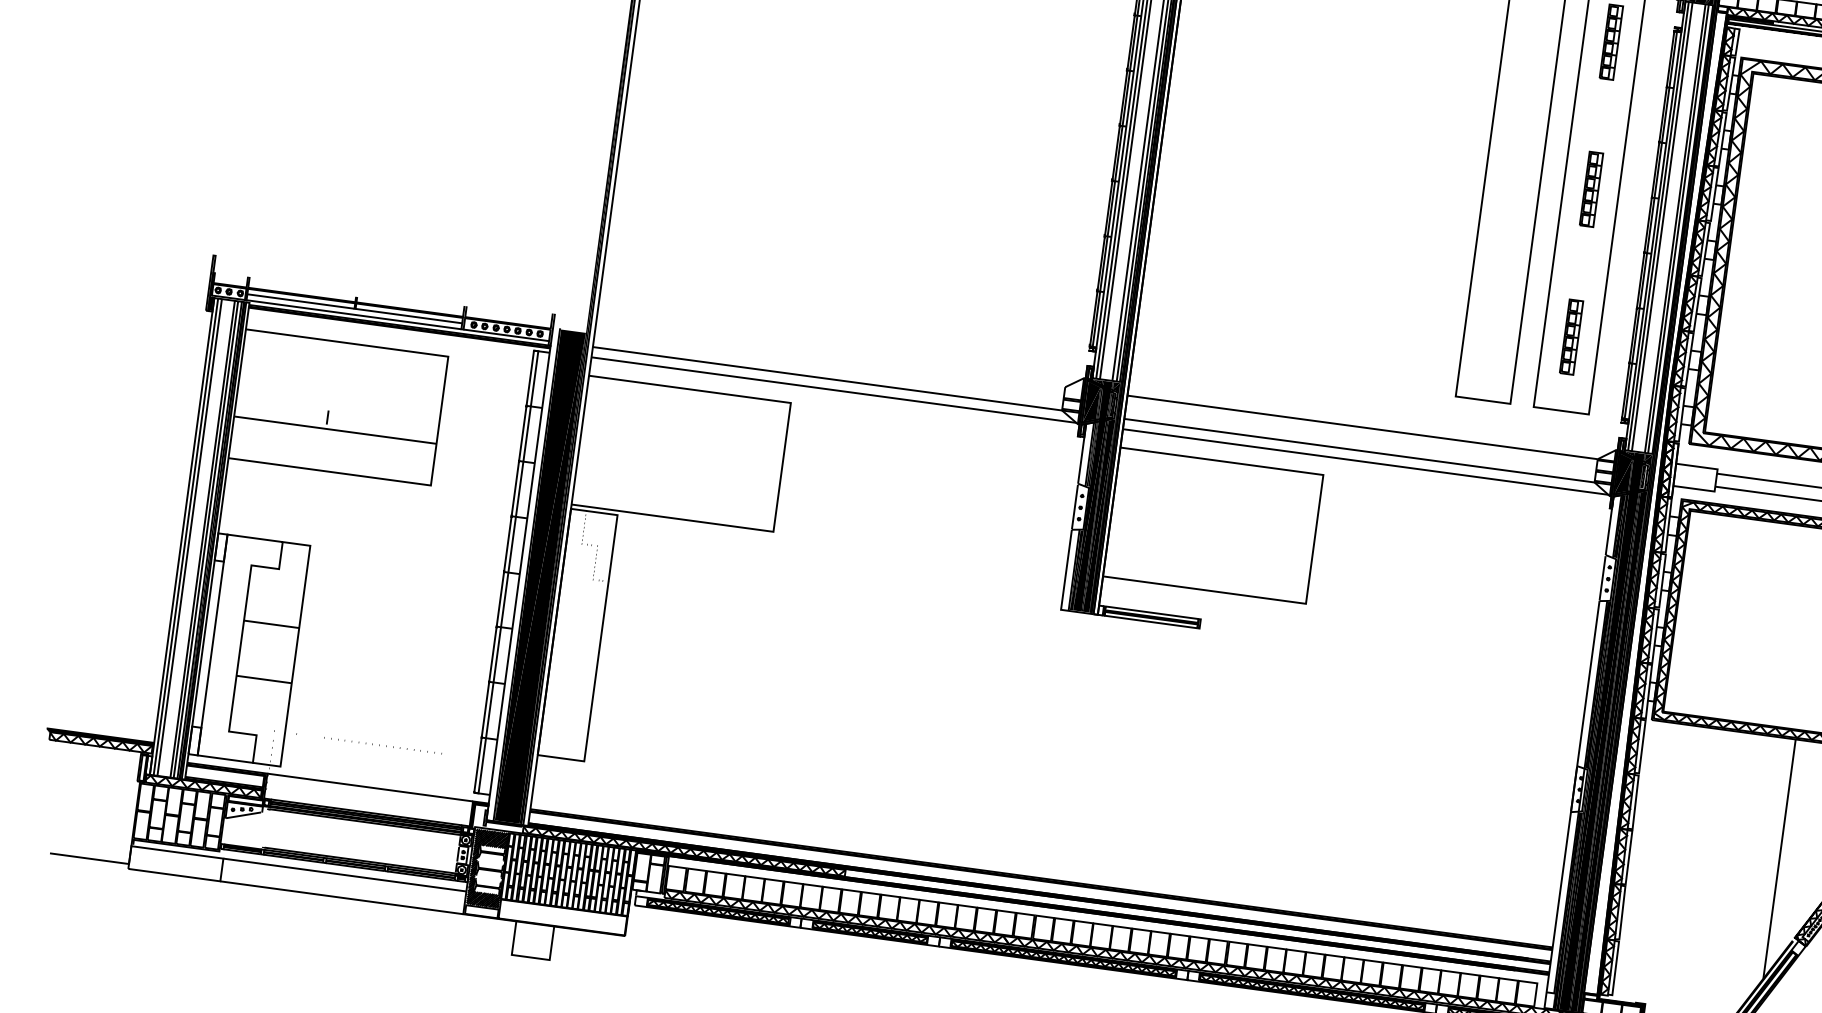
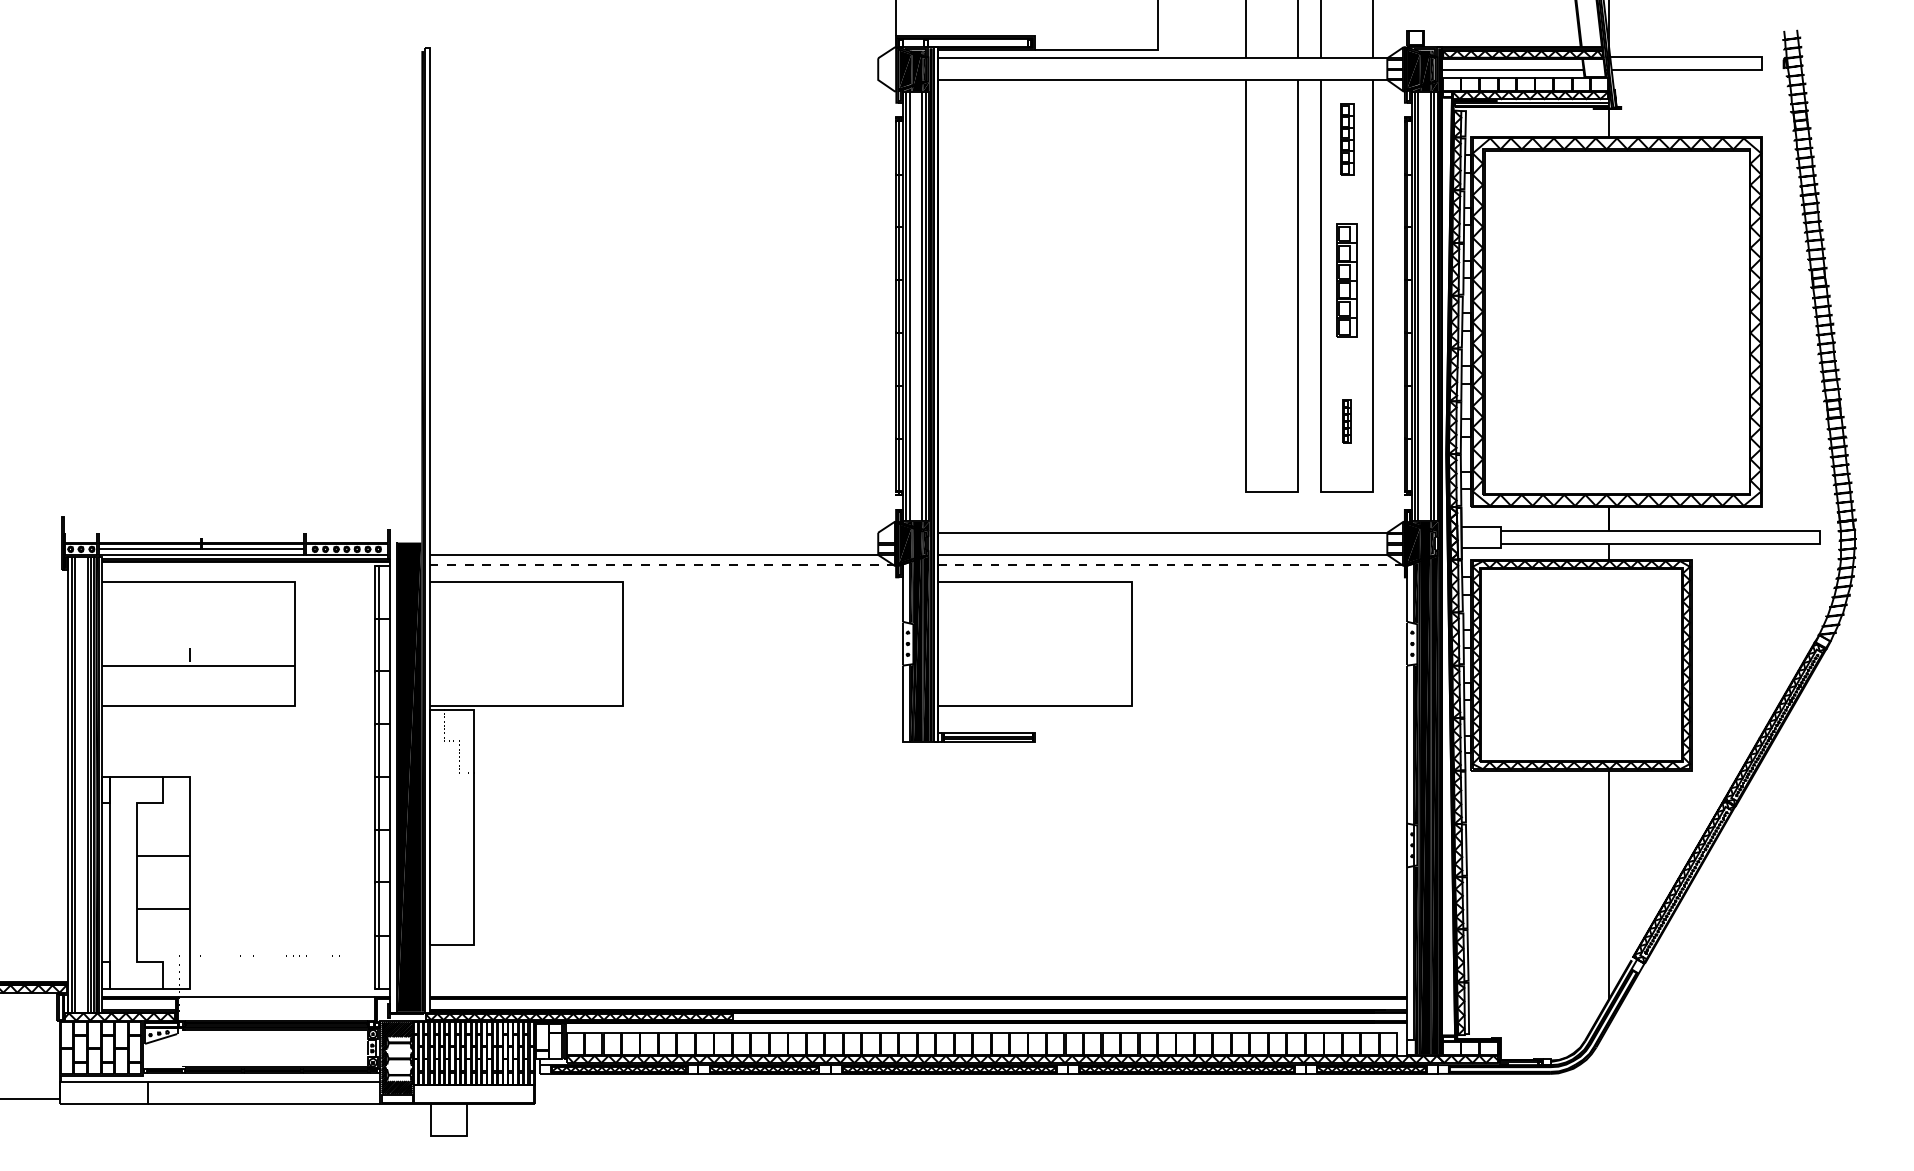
part: (1591, 188) -> (1347, 279), size x1.6
part: (1571, 337) -> (1347, 421), size x0.6
line: (835, 389) -> (662, 564), solid -> dashed
line: (1366, 461) -> (1170, 564), solid -> dashed

